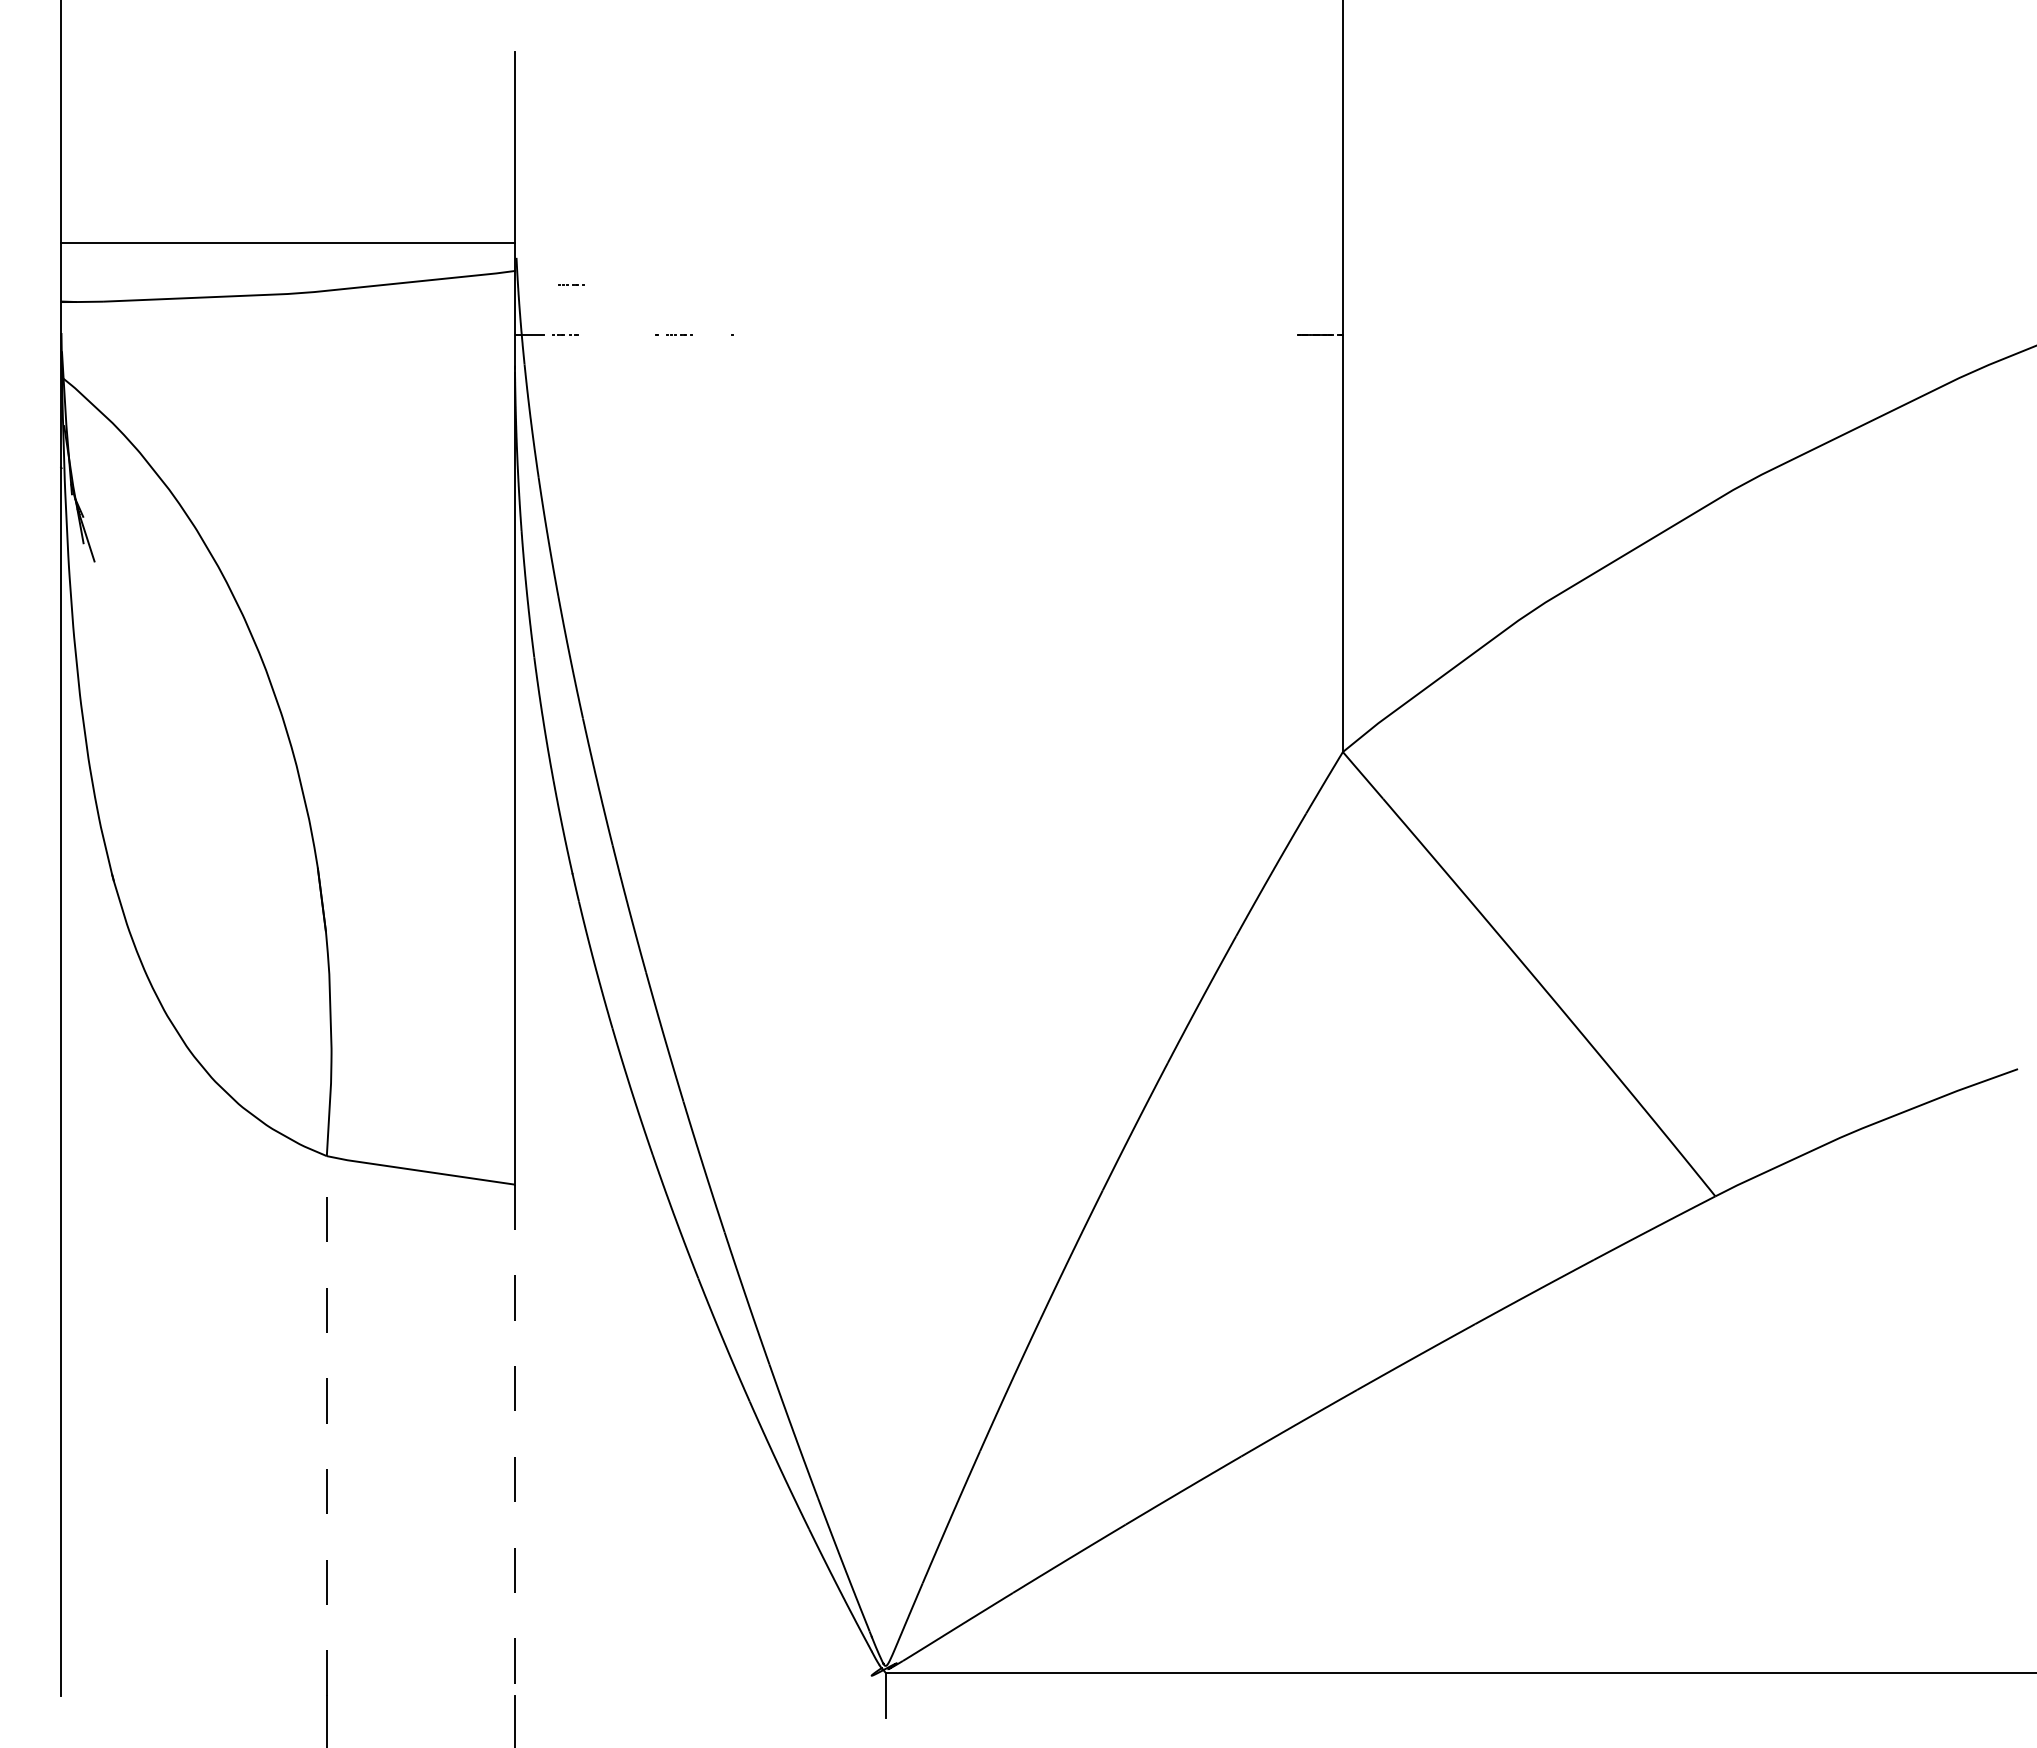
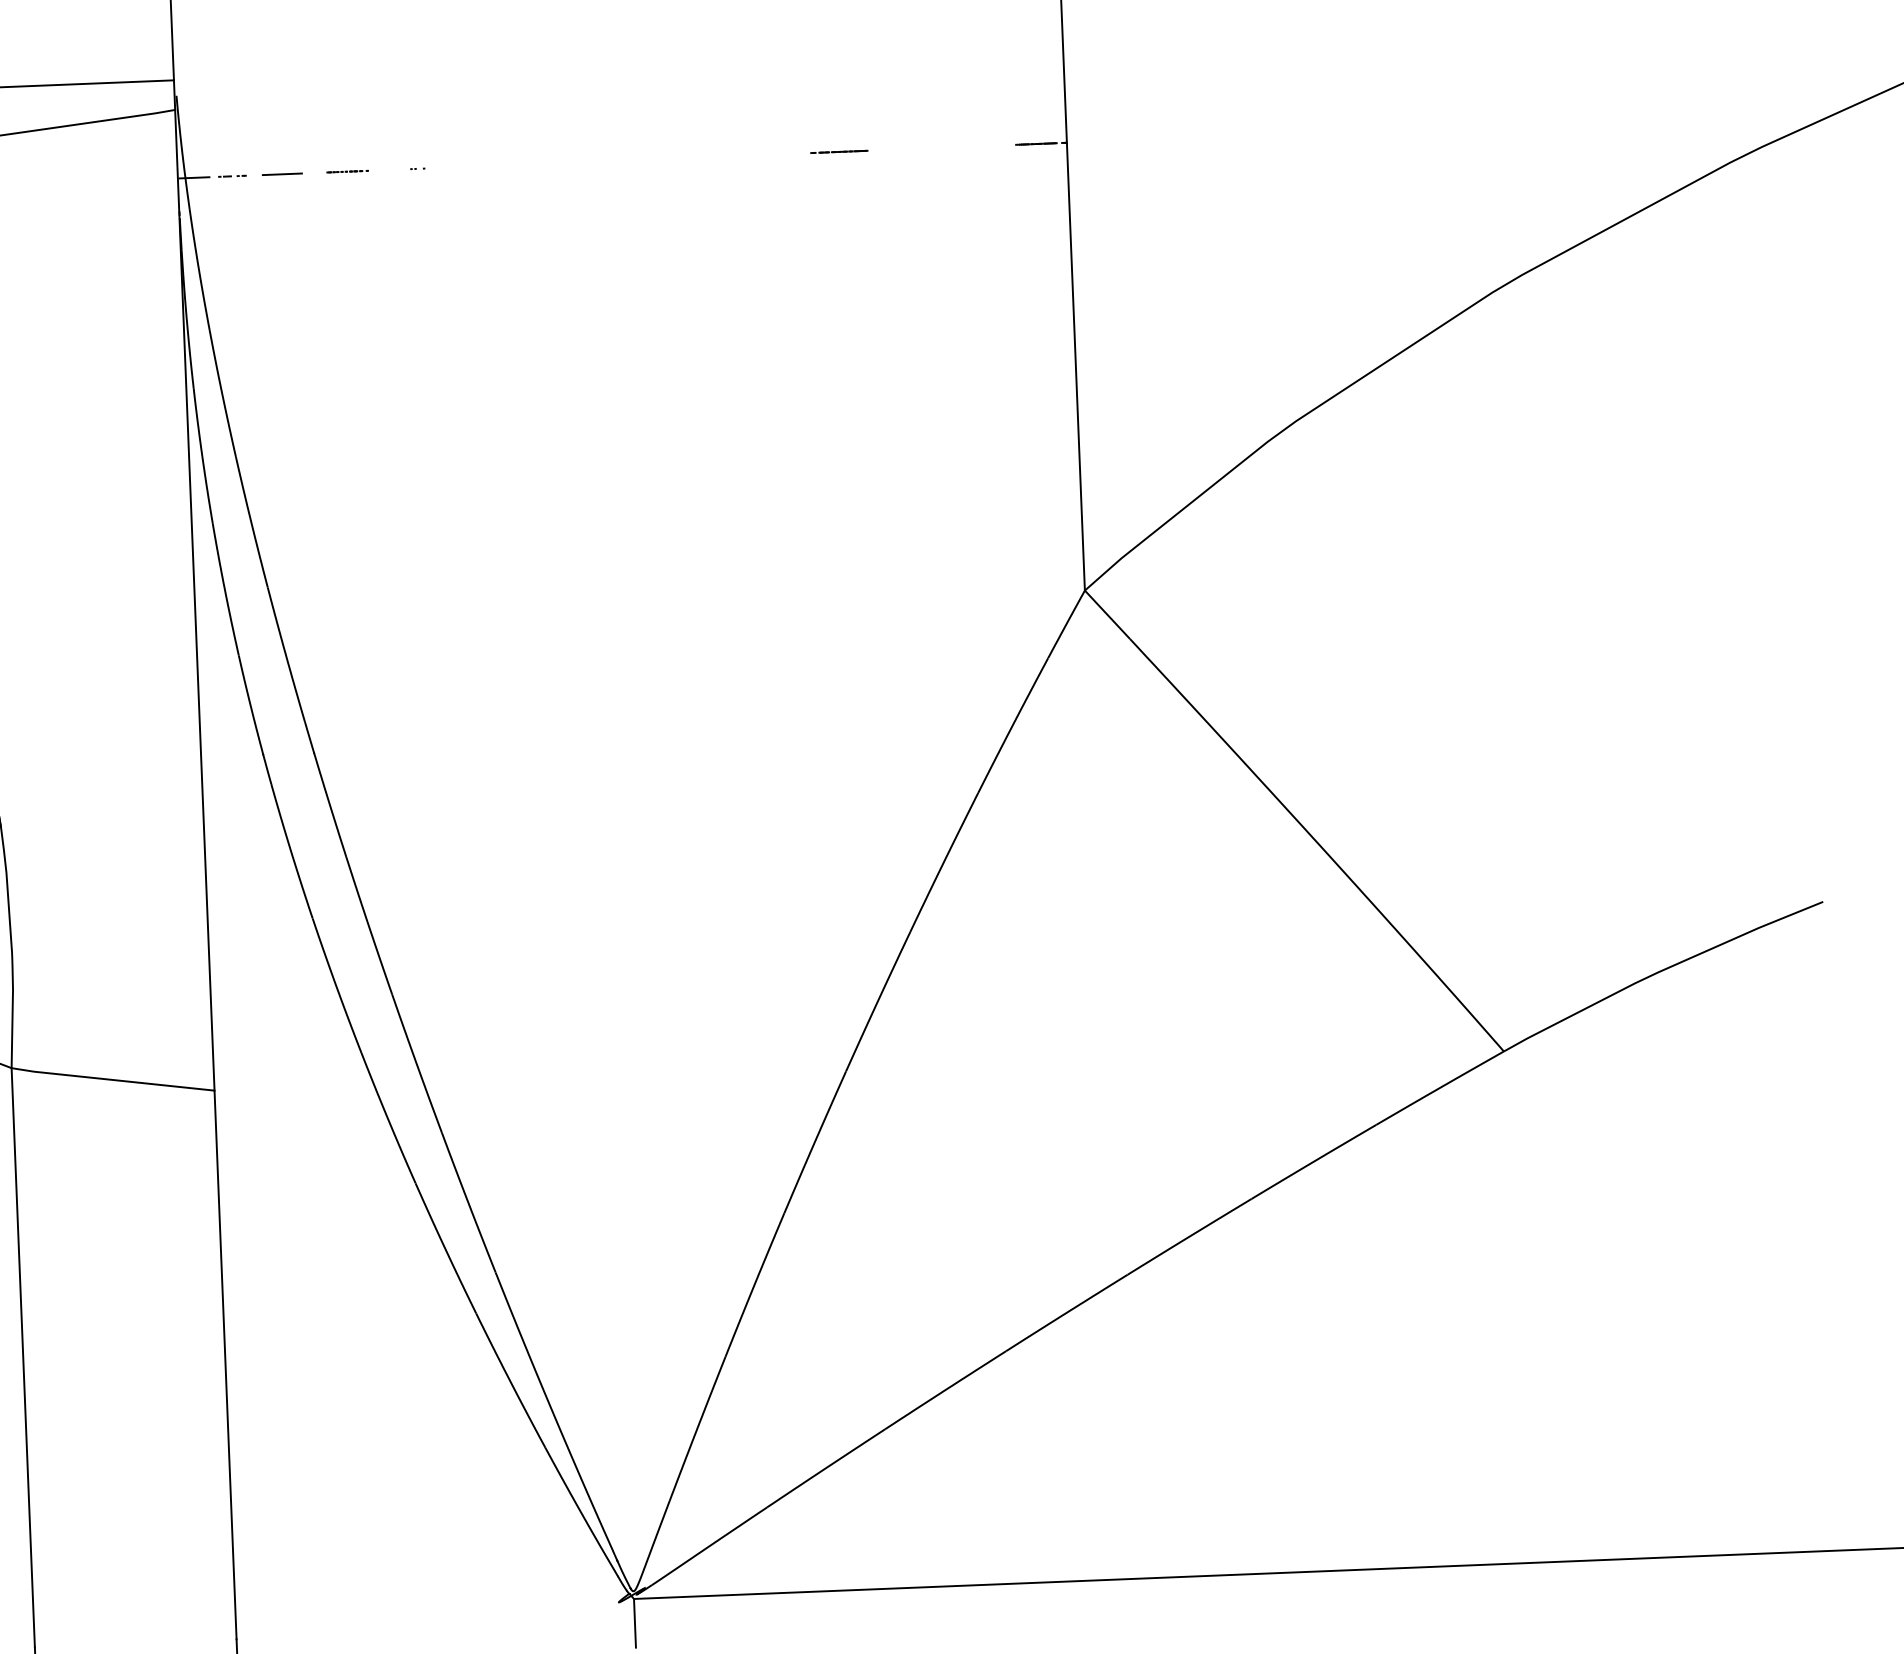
line: (572, 284) -> (237, 121), removed
line: (611, 334) -> (281, 173), added
line: (1131, 334) -> (839, 151), added
line: (326, 1425) -> (22, 1357), dashed -> solid
line: (514, 1440) -> (225, 1365), dashed -> solid

